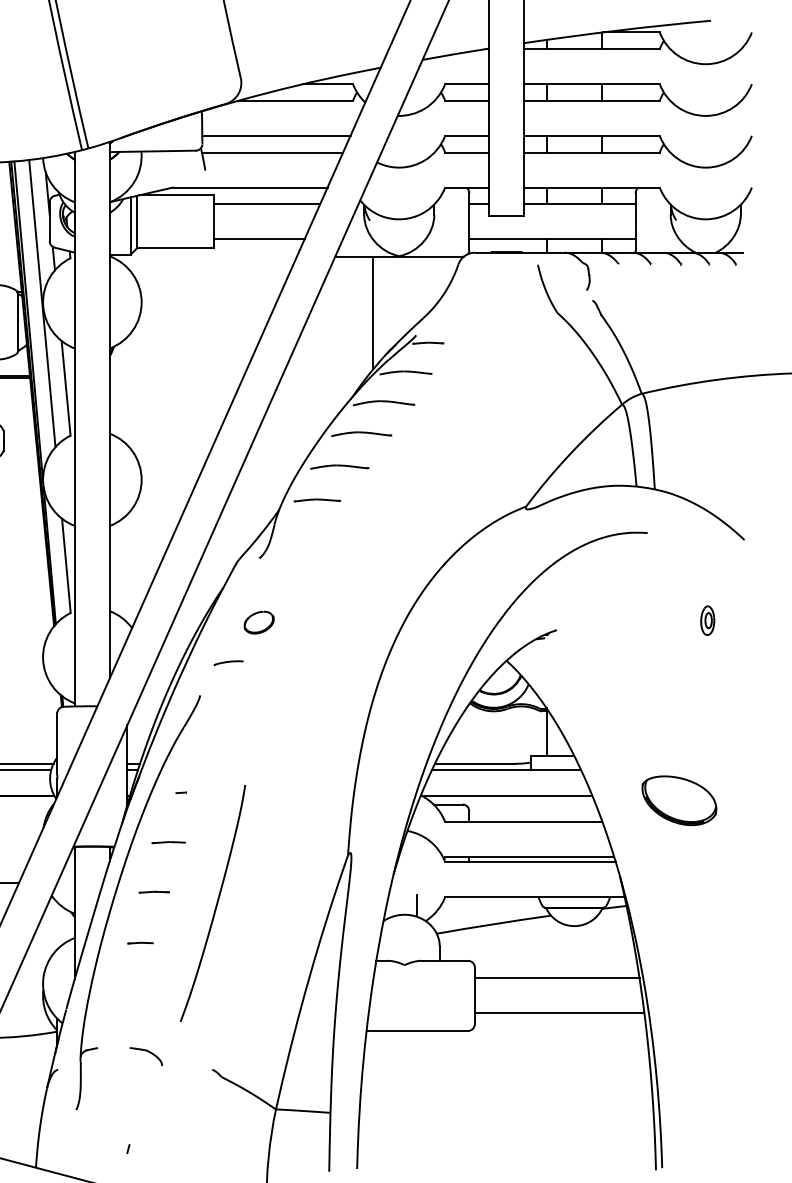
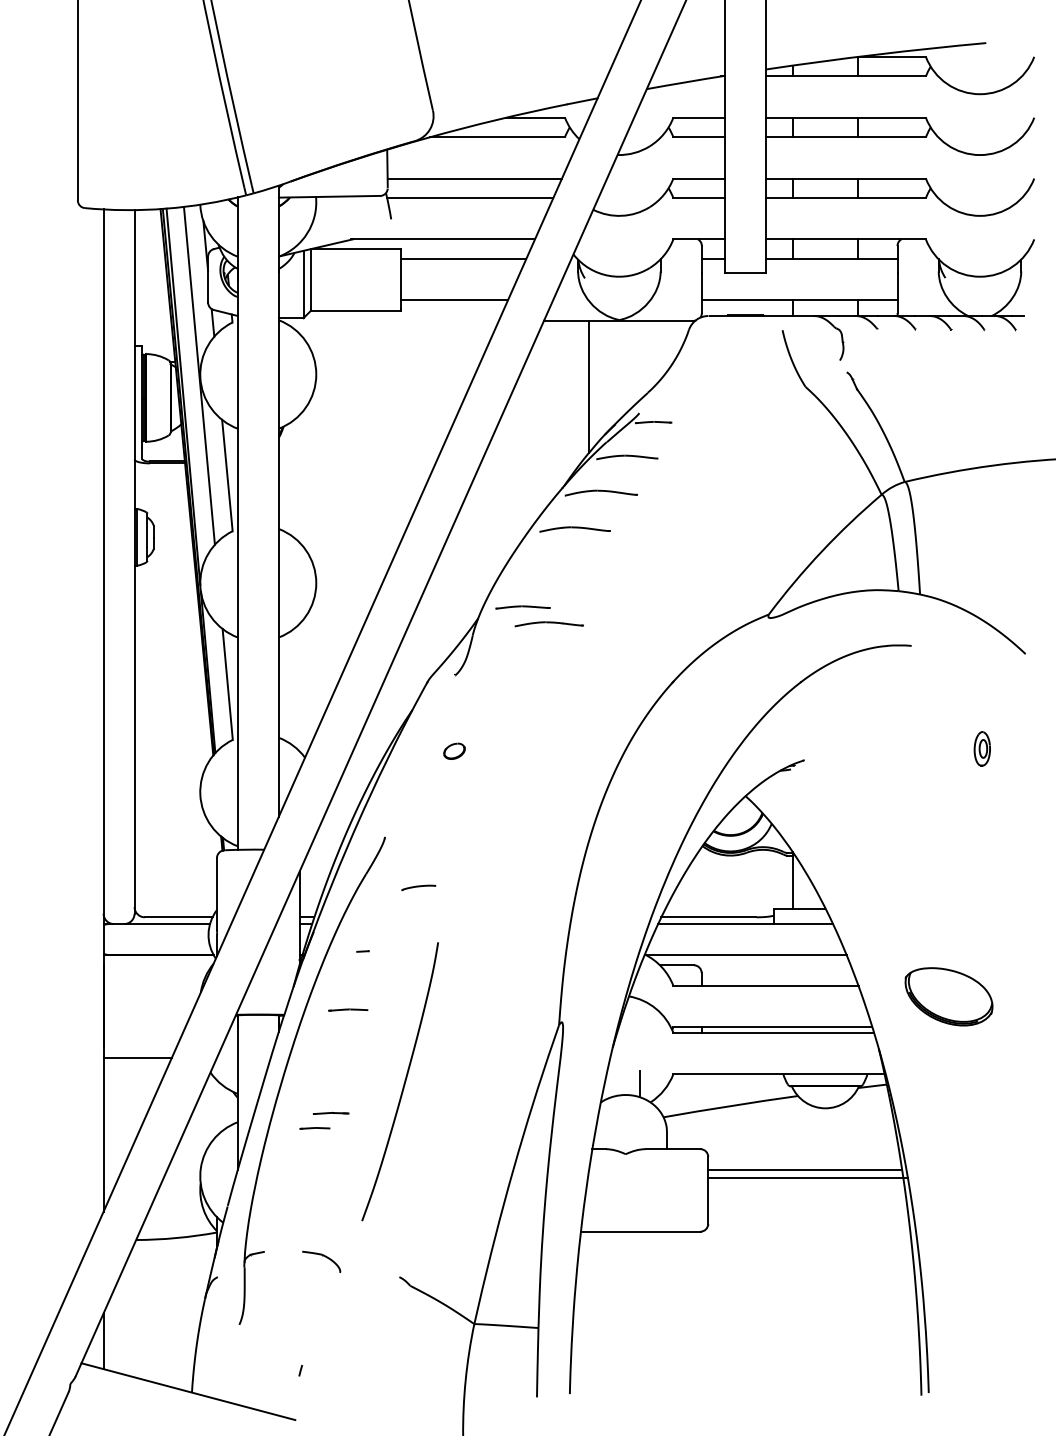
part: (339, 467) -> (548, 624), moved
part: (259, 622) -> (454, 751), size x0.6
part: (228, 662) -> (418, 887), moved
part: (678, 800) -> (948, 996), moved
line: (153, 891) -> (330, 1112), moved
line: (559, 1013) -> (807, 1178), moved

